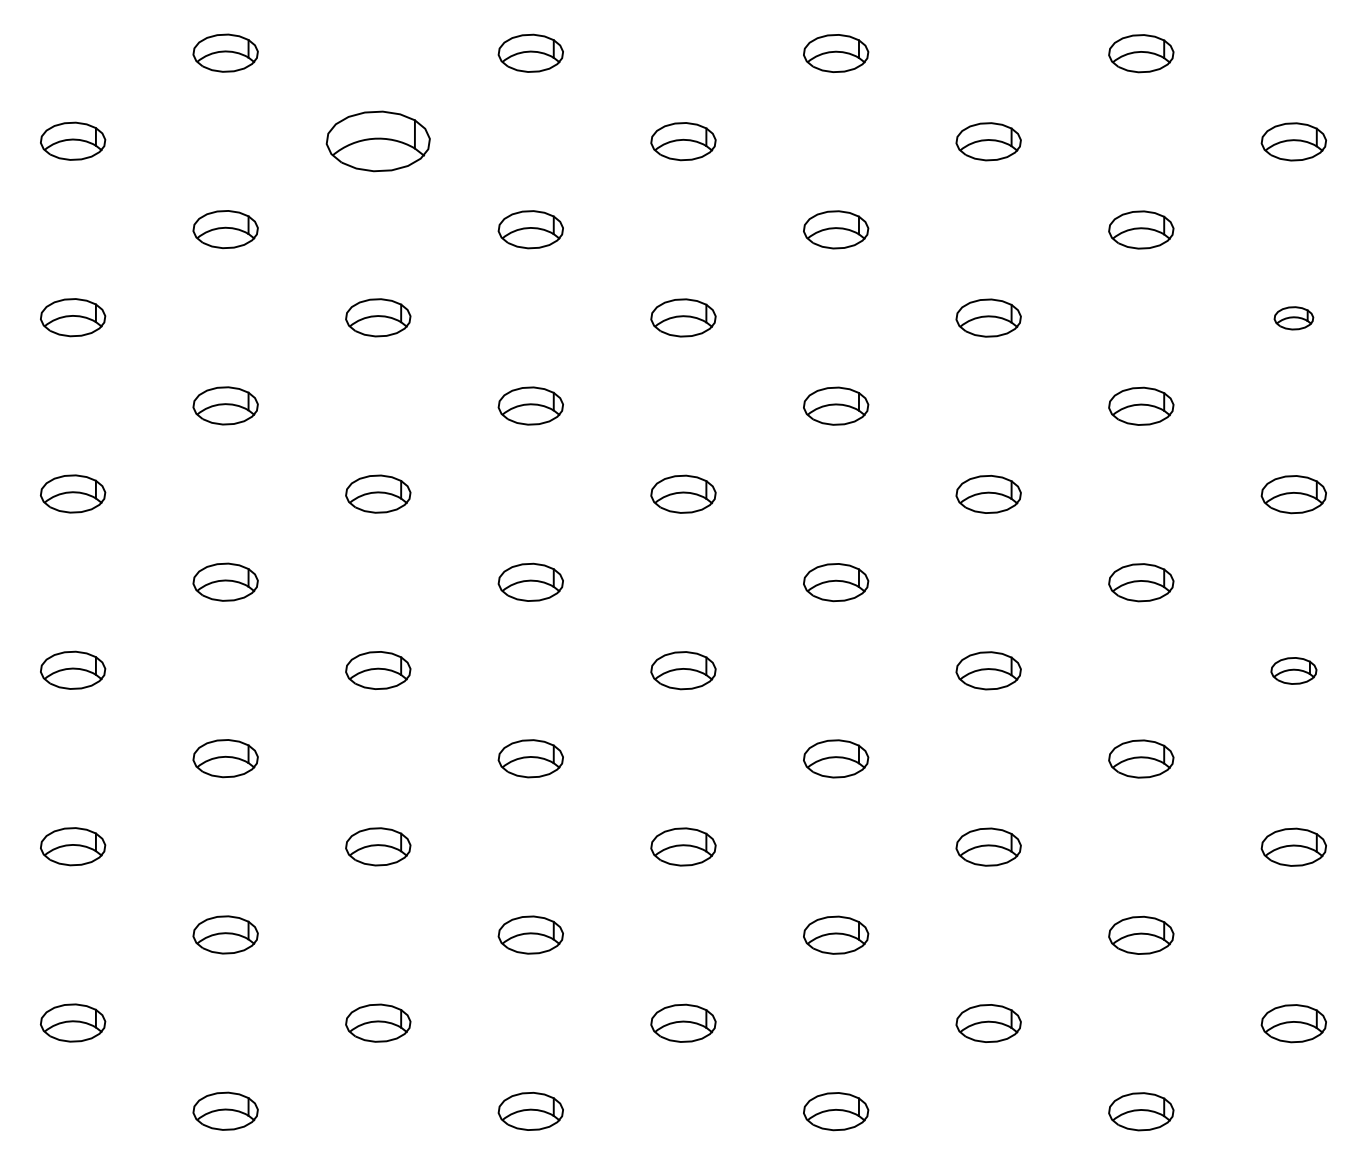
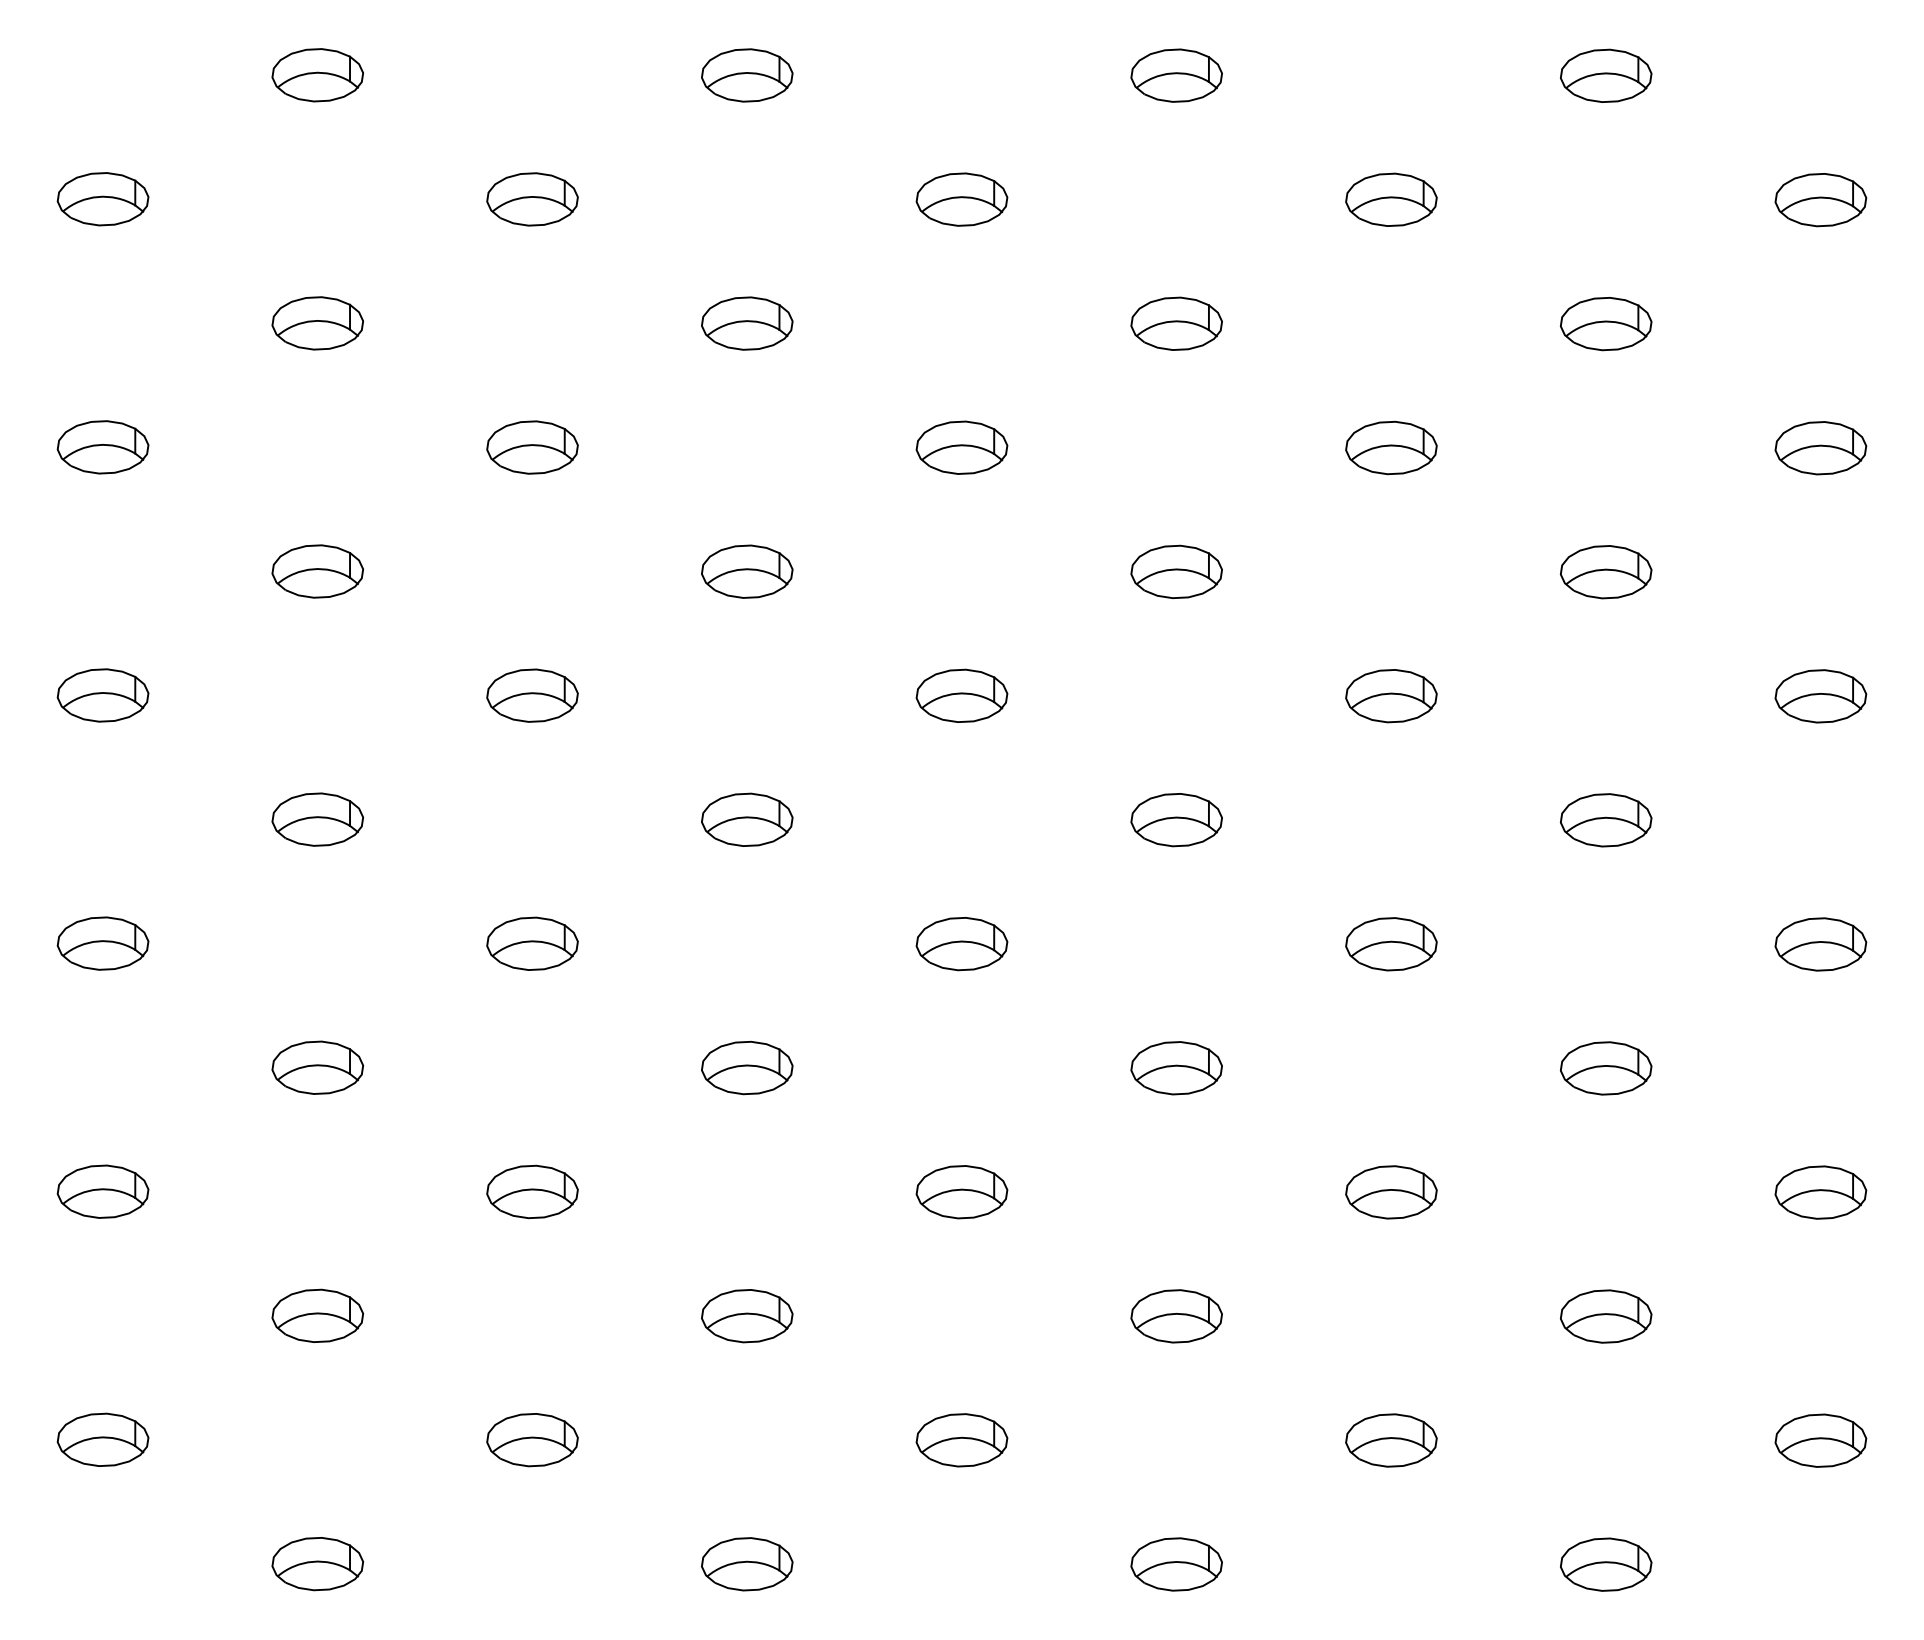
part: (378, 141) -> (532, 199), size x0.62
part: (1293, 318) -> (1820, 448), size x1.67
part: (1293, 670) -> (1820, 944), size x1.43

